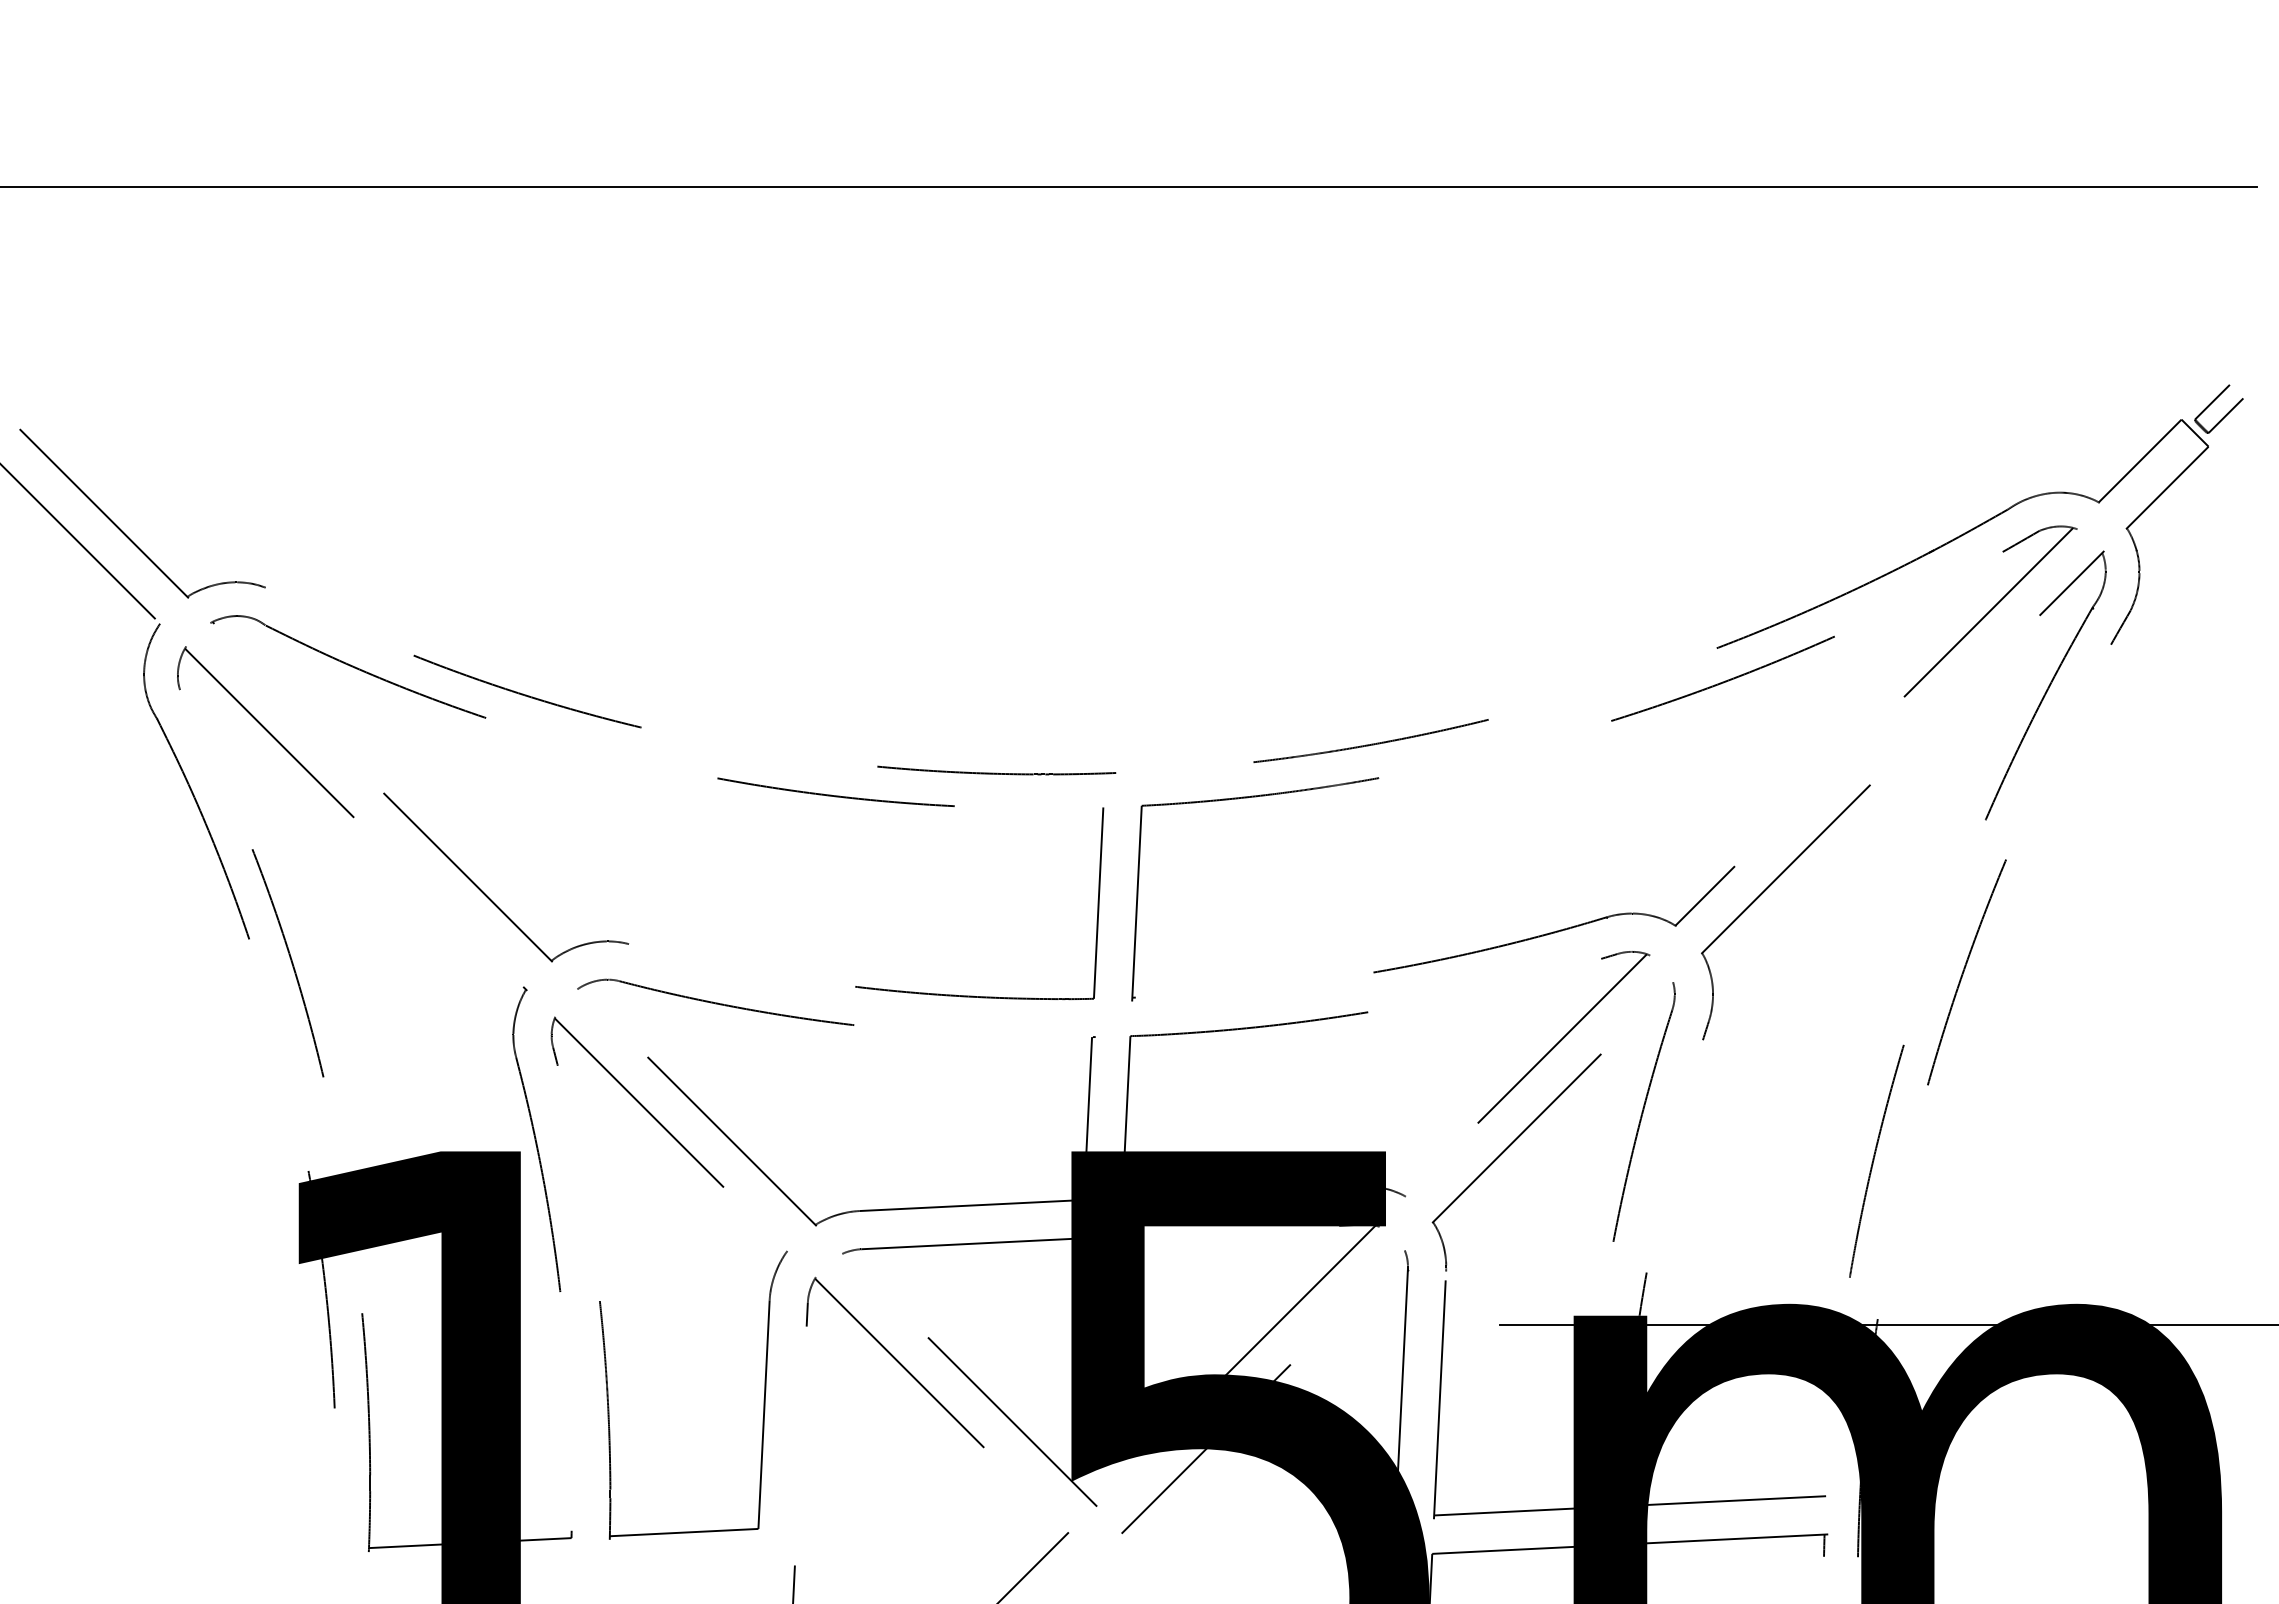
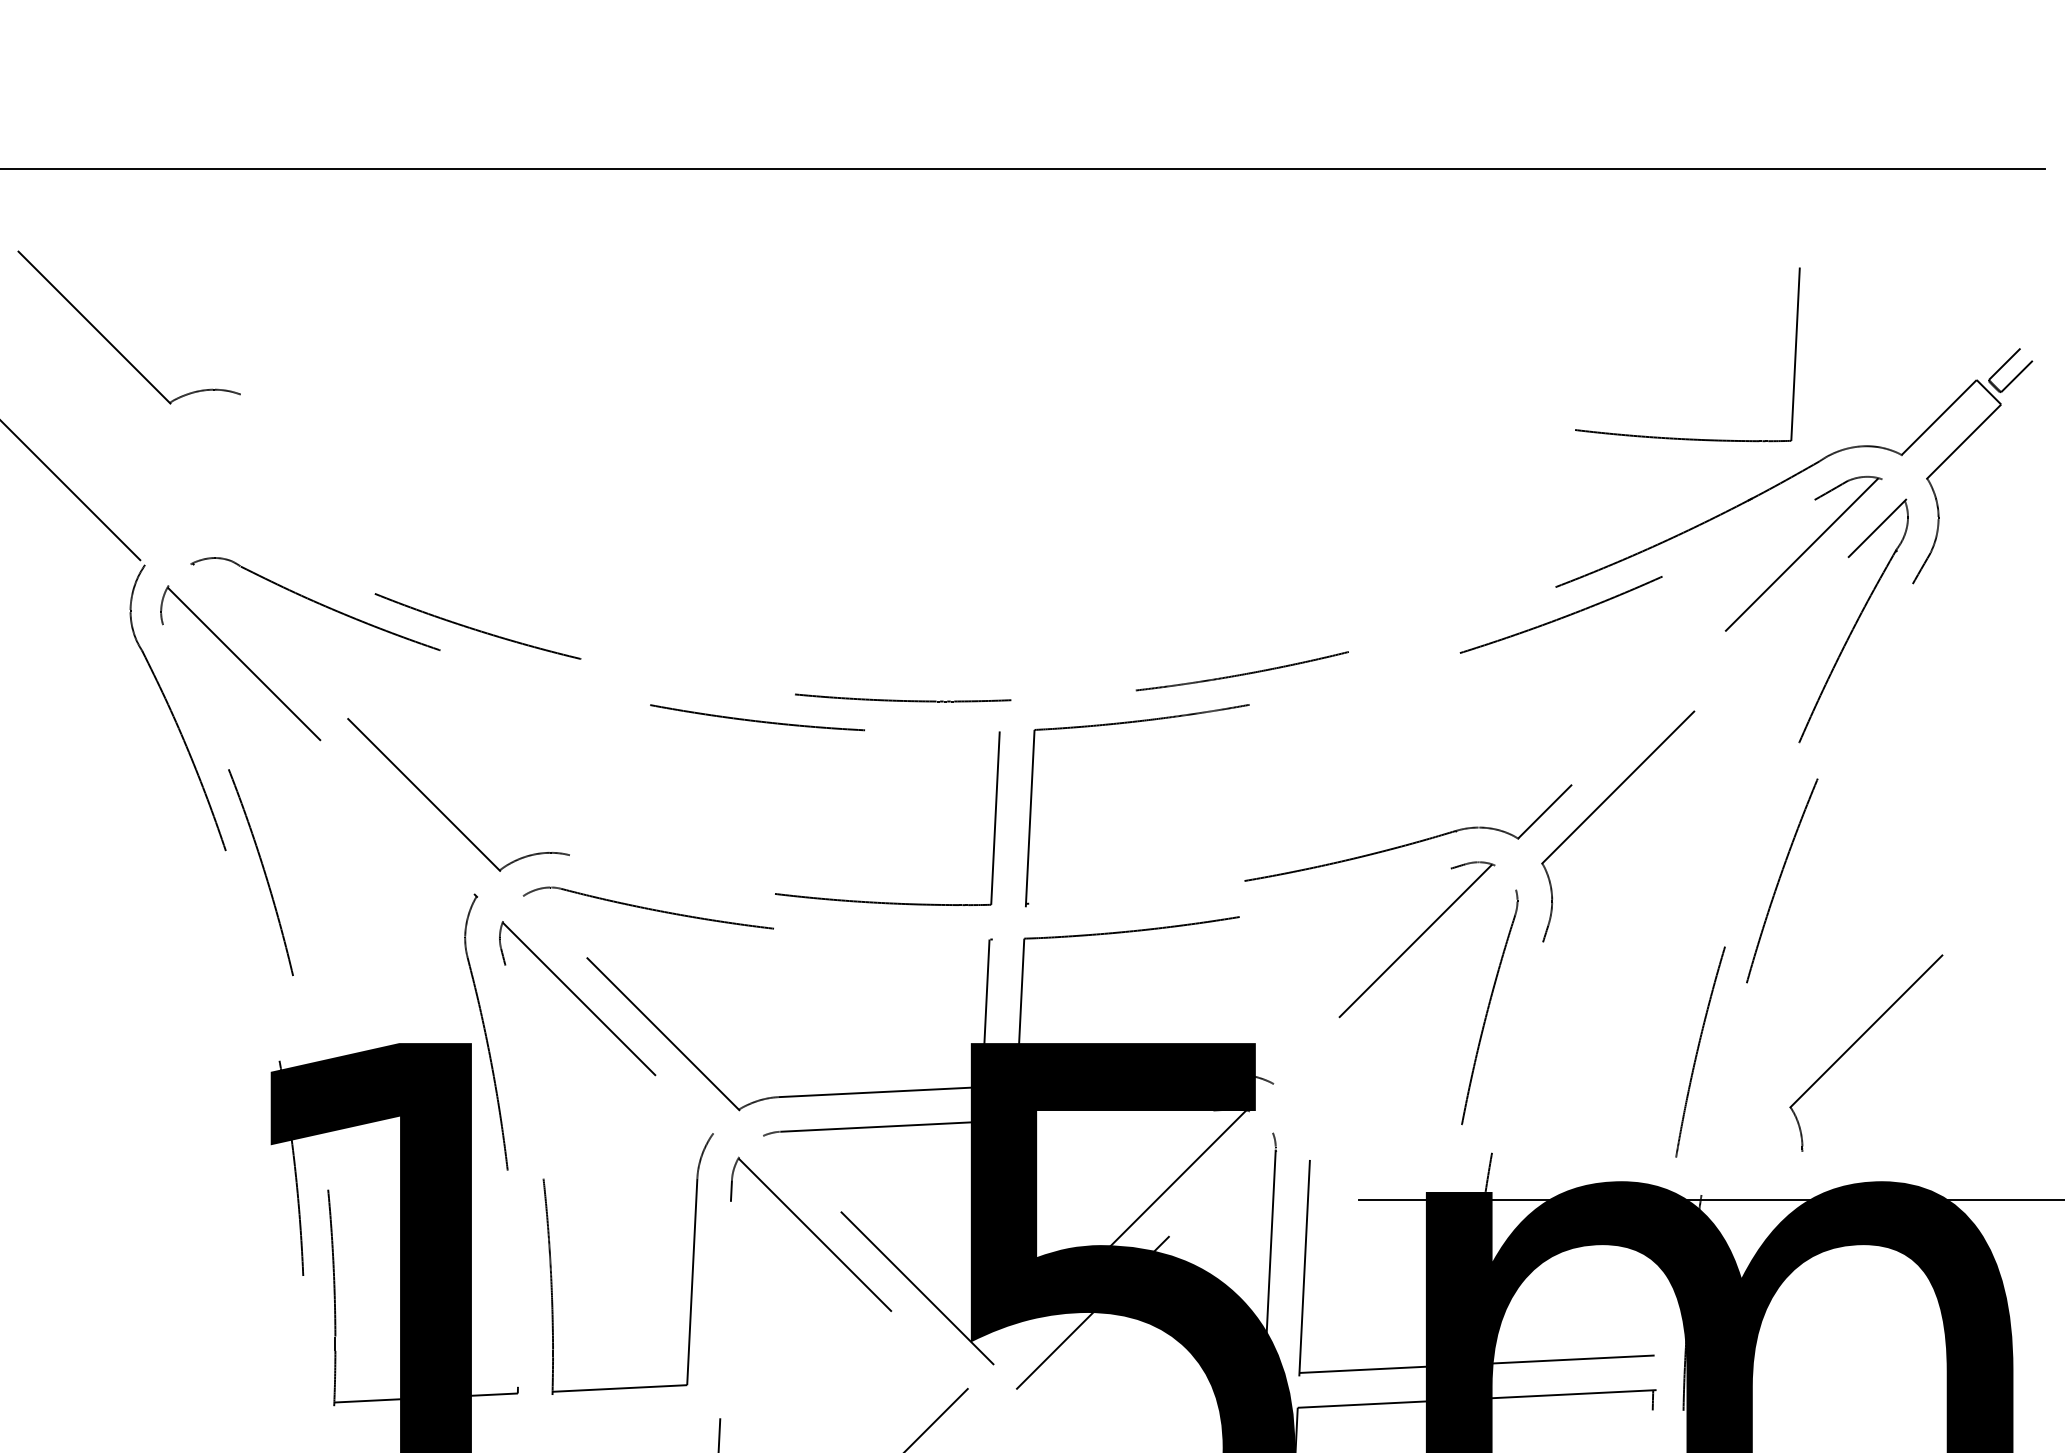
part: (1856, 483) -> (1682, 437), added
part: (123, 531) -> (111, 343), moved
part: (1505, 1151) -> (1856, 1043), moved

